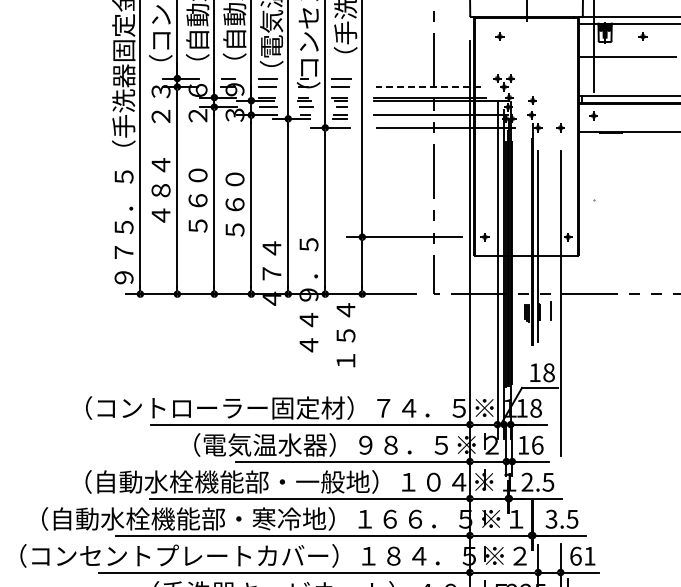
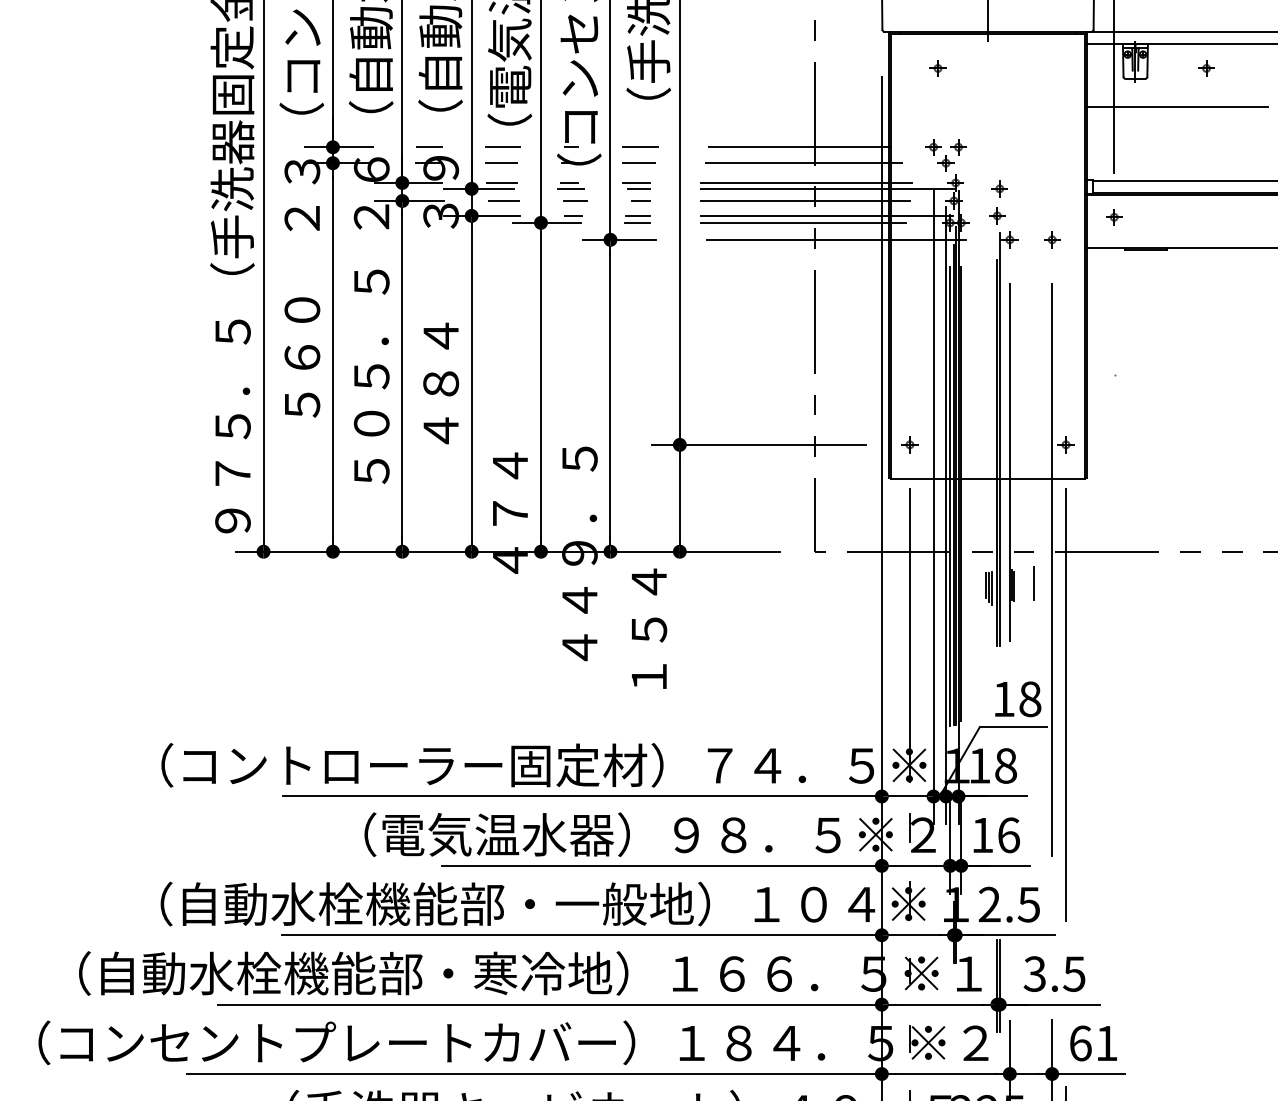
line: (425, 78) -> (798, 147), added
line: (427, 87) -> (802, 164), dashed -> solid
line: (428, 107) -> (804, 201), added
line: (427, 118) -> (802, 222), added
text: (160, 190) -> (301, 357), ４８４ -> ５６０
text: (197, 200) -> (370, 376), ５６０ -> ５０５．５
text: (234, 204) -> (440, 383), ５６０ -> ４８４
line: (484, 338) -> (909, 634), added
line: (568, 375) -> (1066, 704), added

